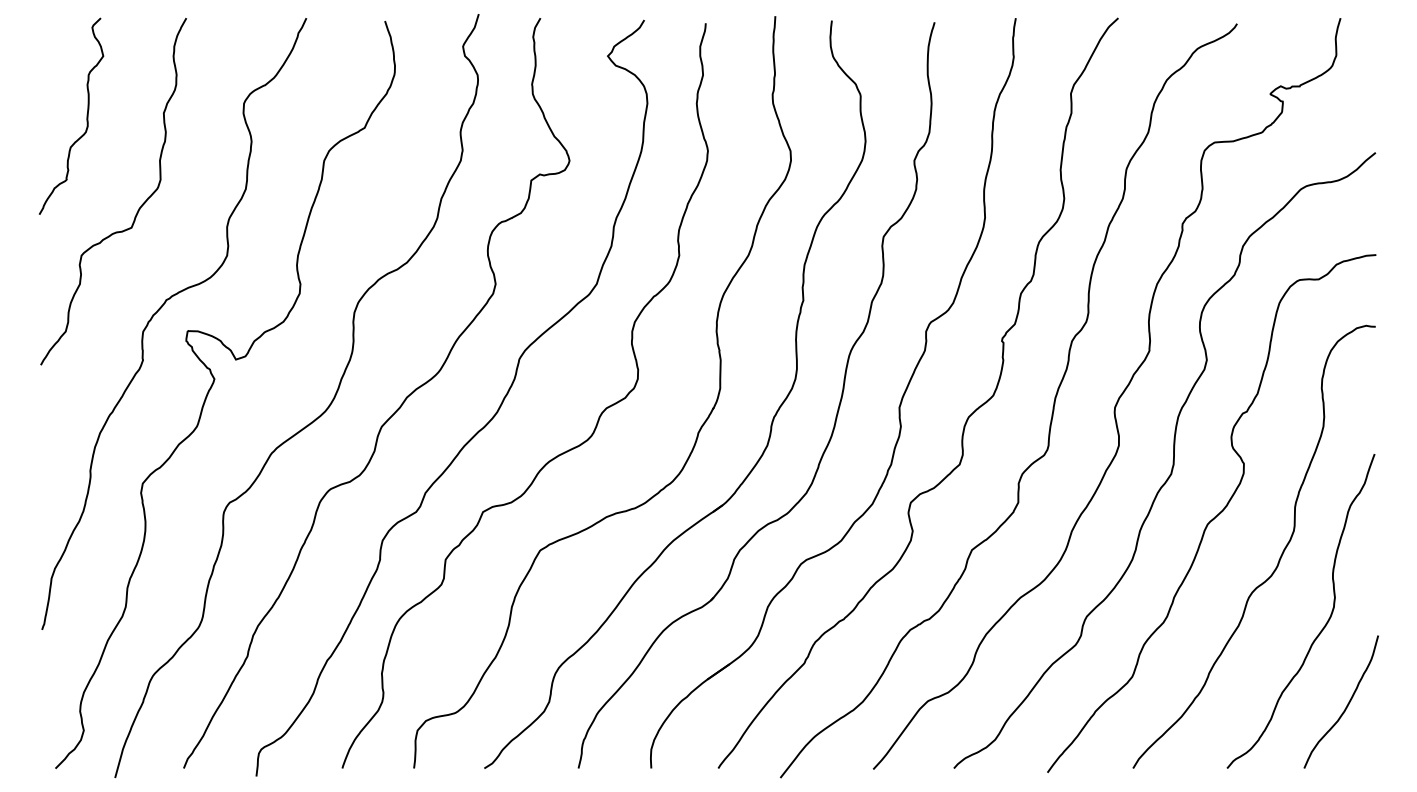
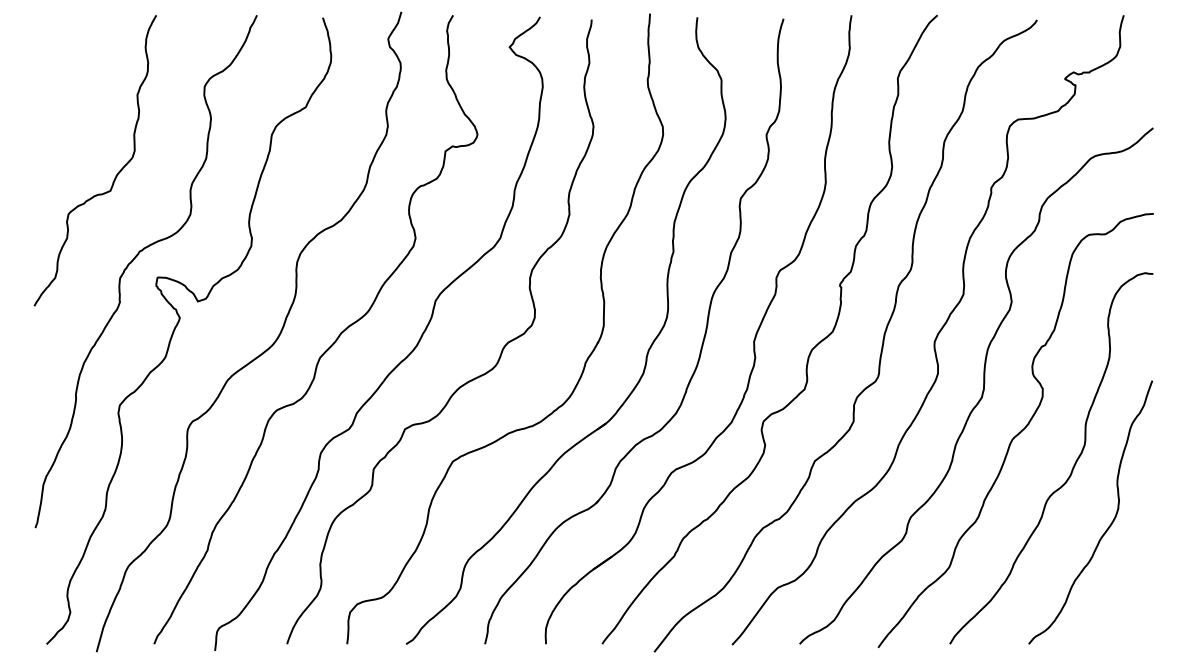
curve: (86, 115) -> (72, 96), removed
curve: (1346, 705) -> (1128, 591), removed

